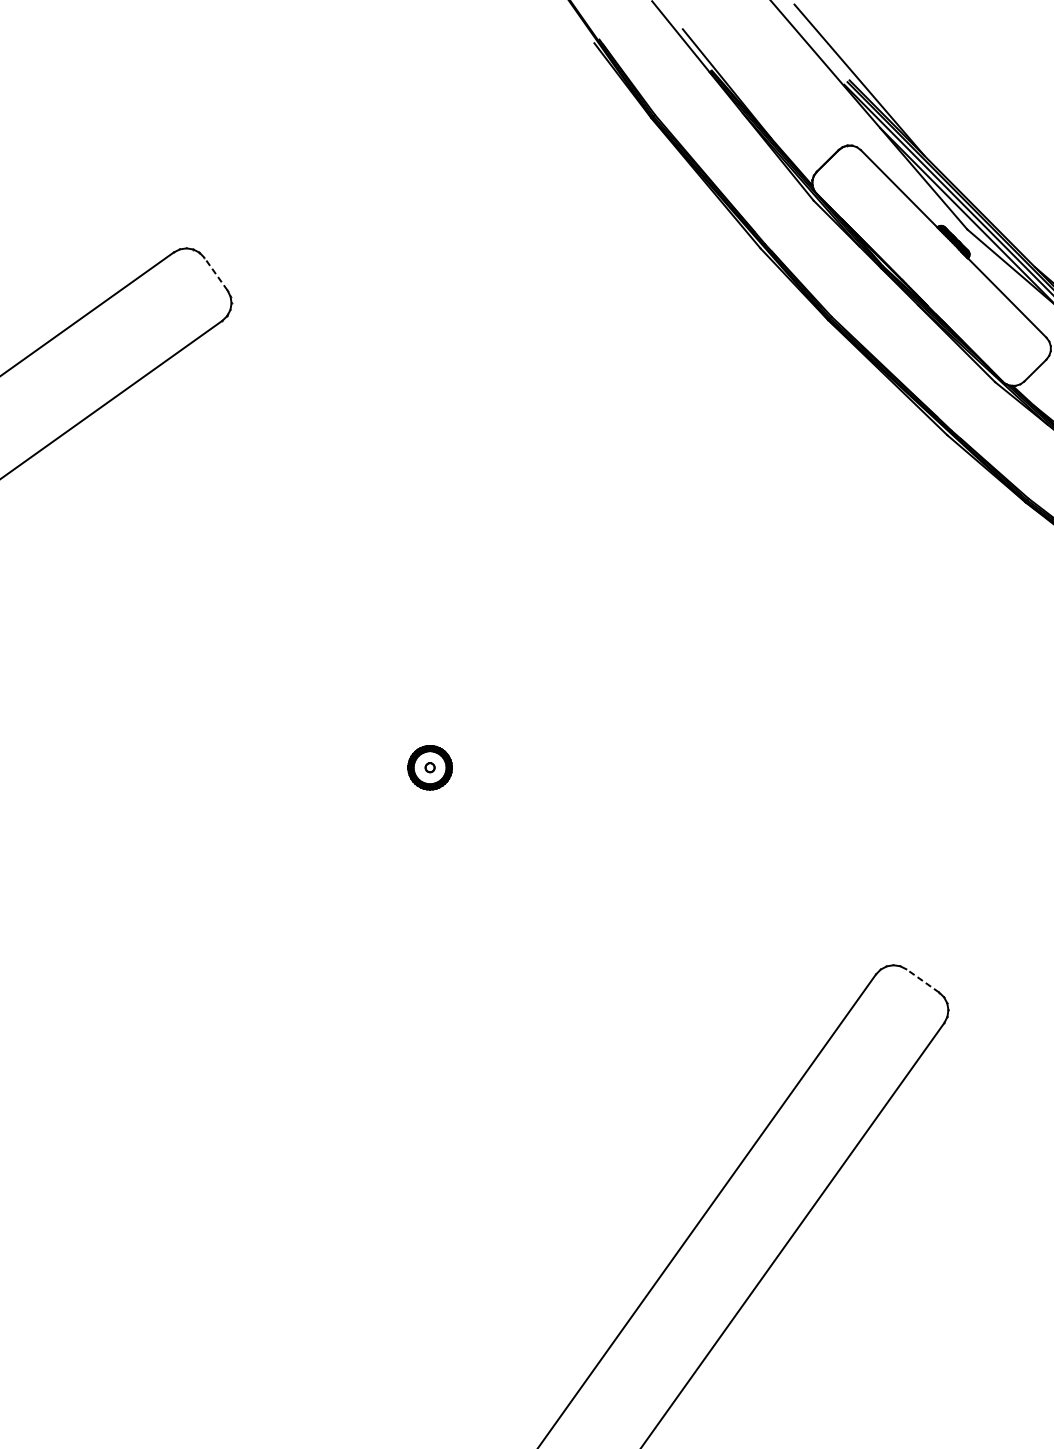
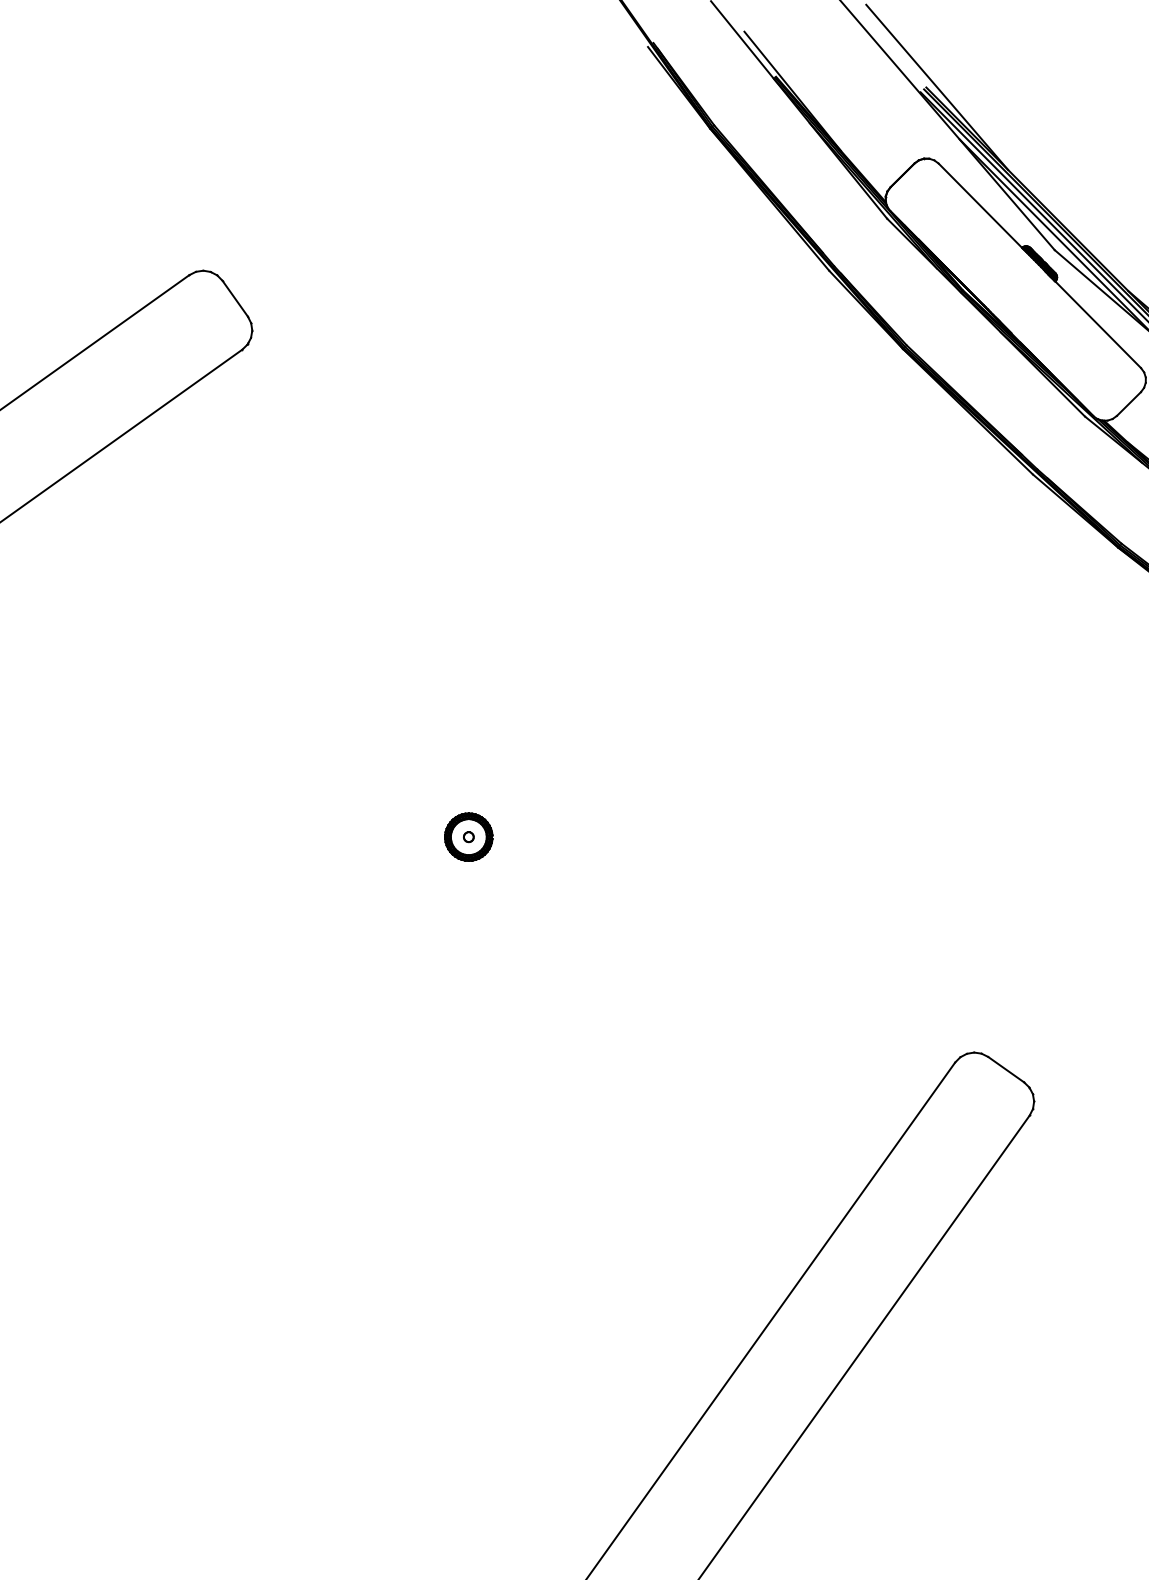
line: (215, 273) -> (234, 298), dashed -> solid
line: (922, 980) -> (1005, 1069), dashed -> solid

